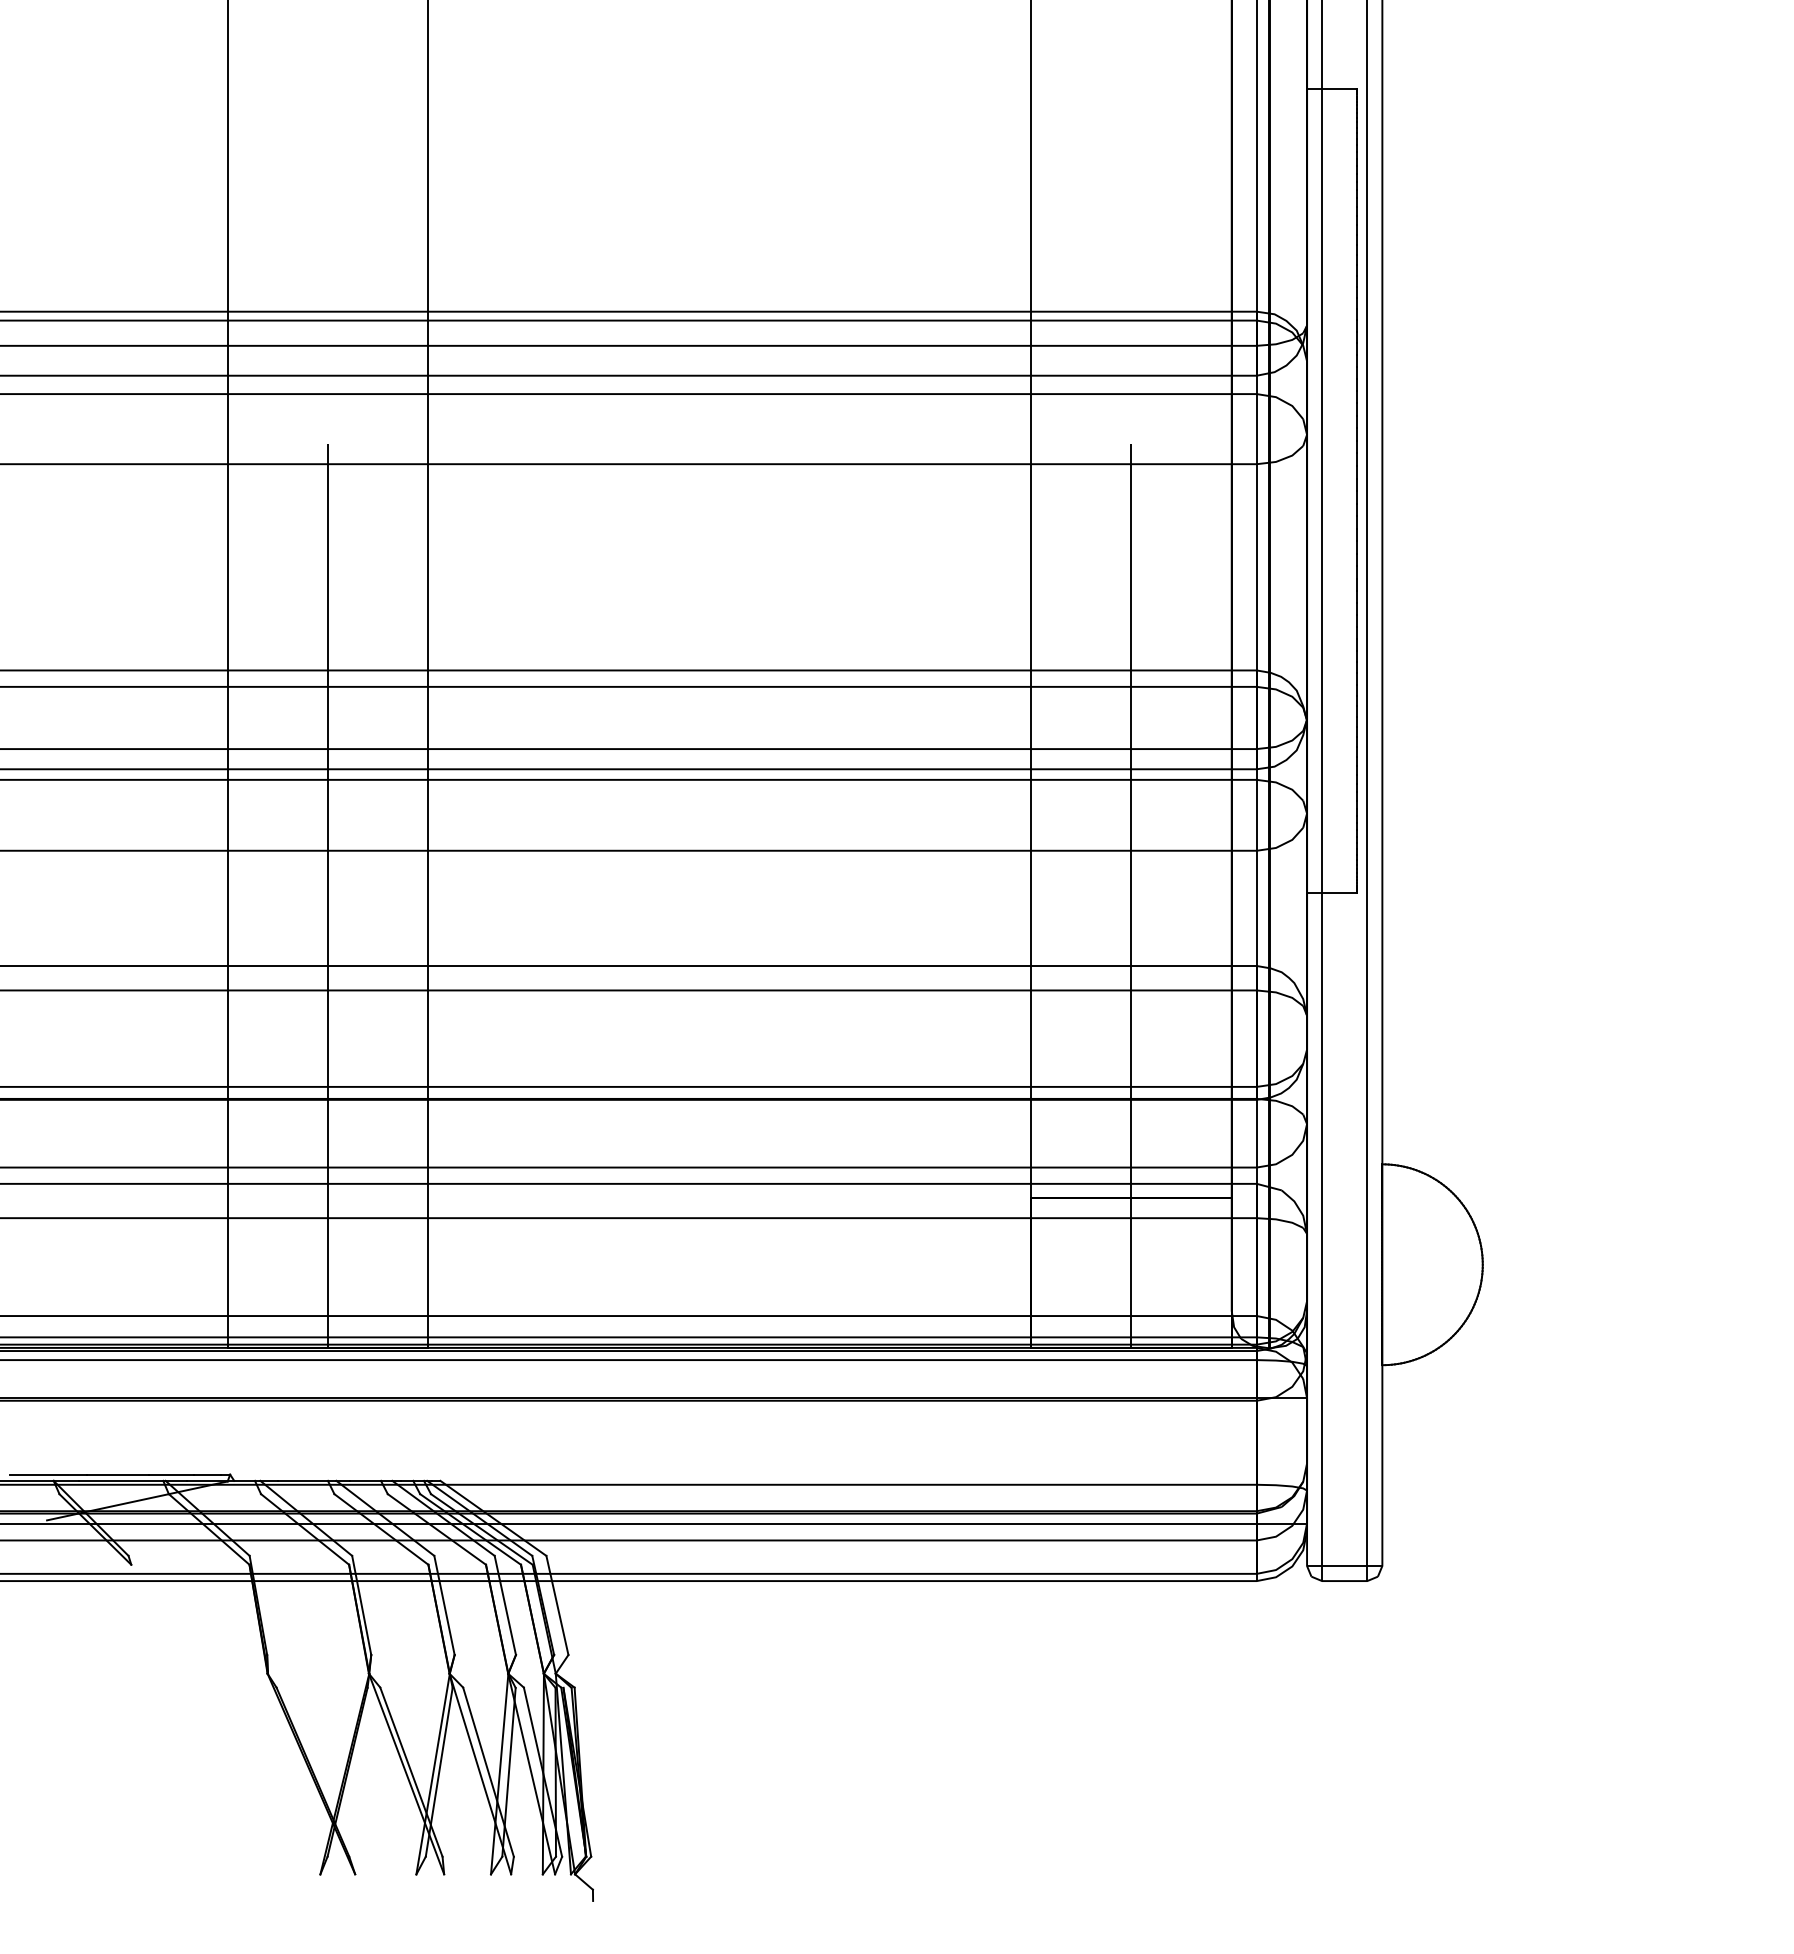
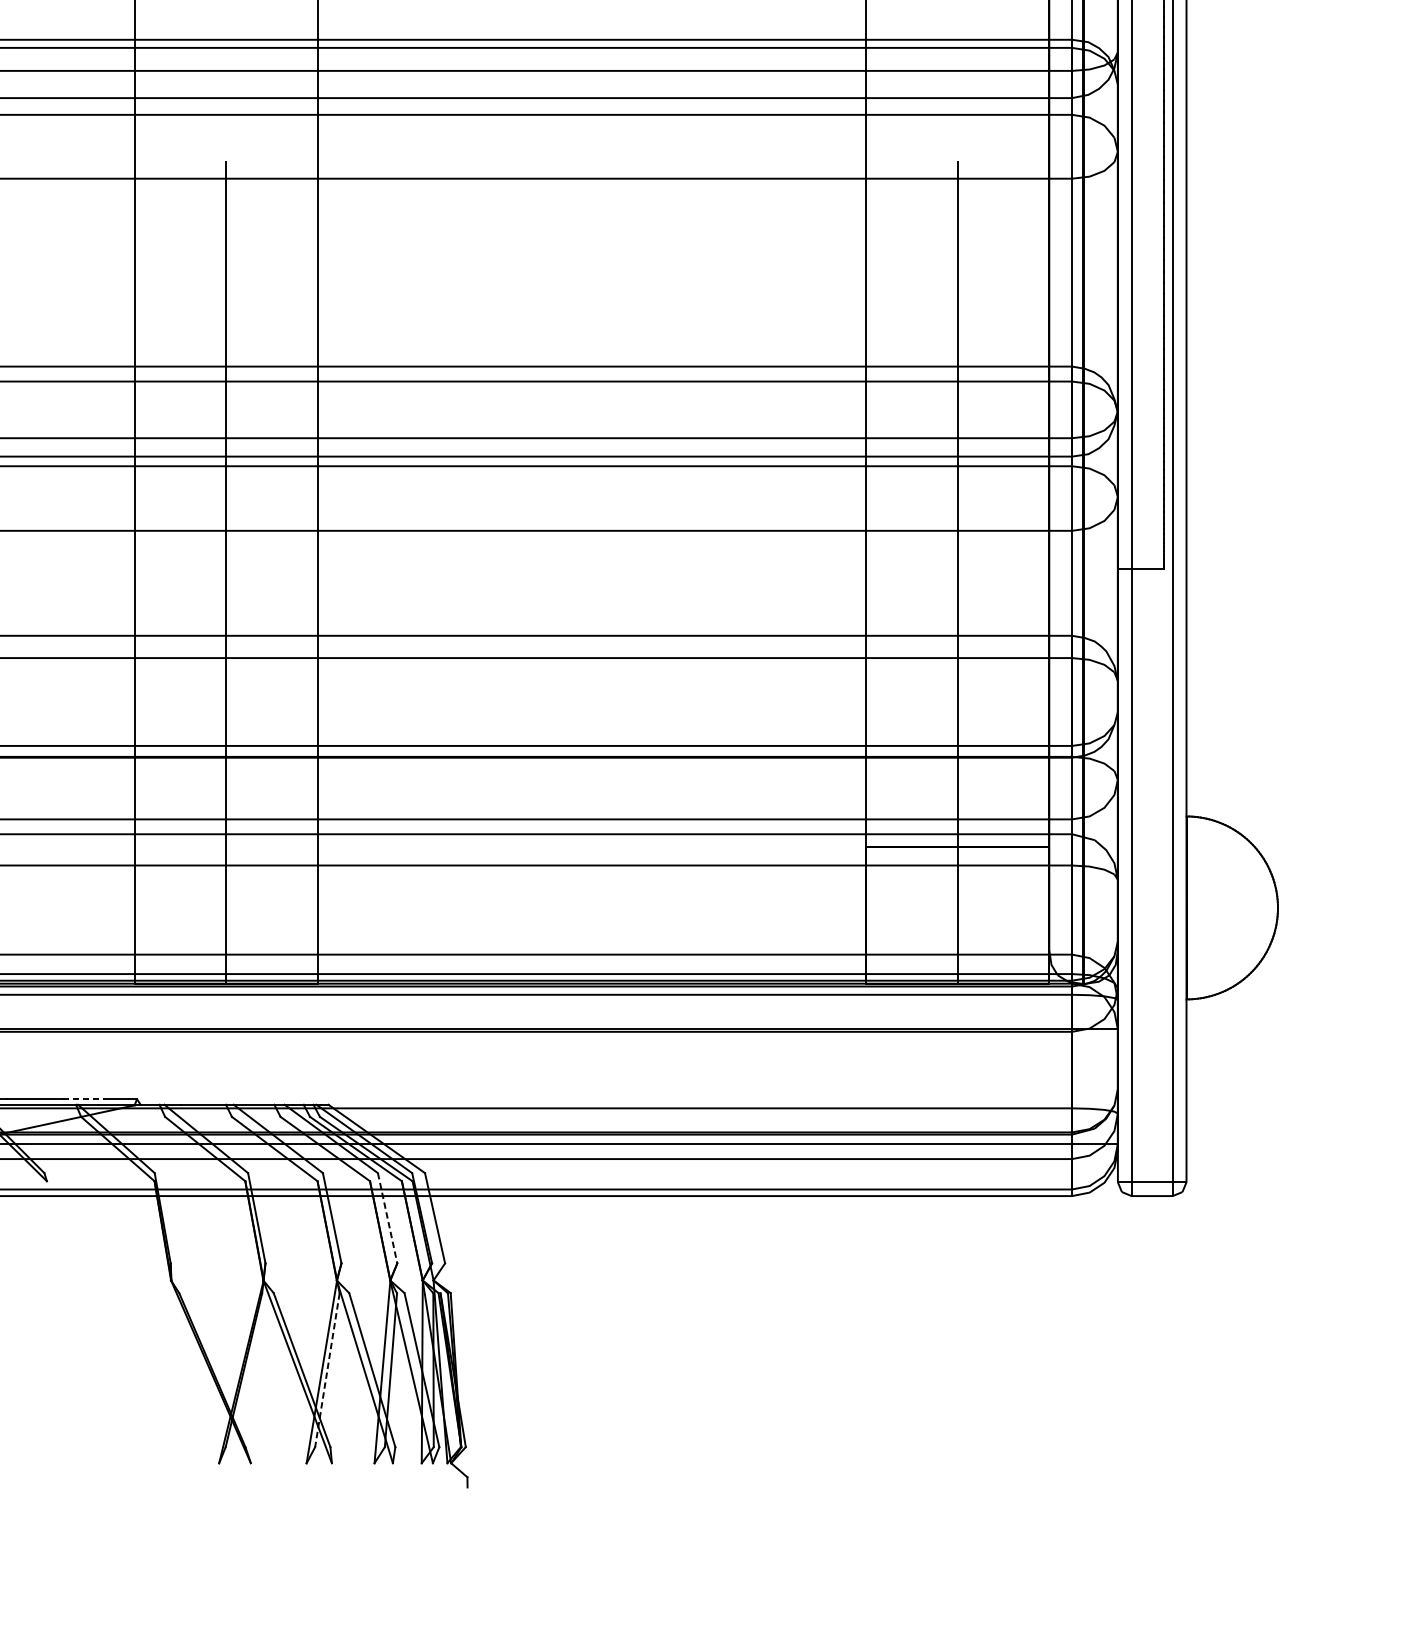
line: (171, 1474) -> (83, 1098), solid -> dashed
line: (505, 1605) -> (387, 1218), solid -> dashed
line: (439, 1772) -> (327, 1370), solid -> dashed

